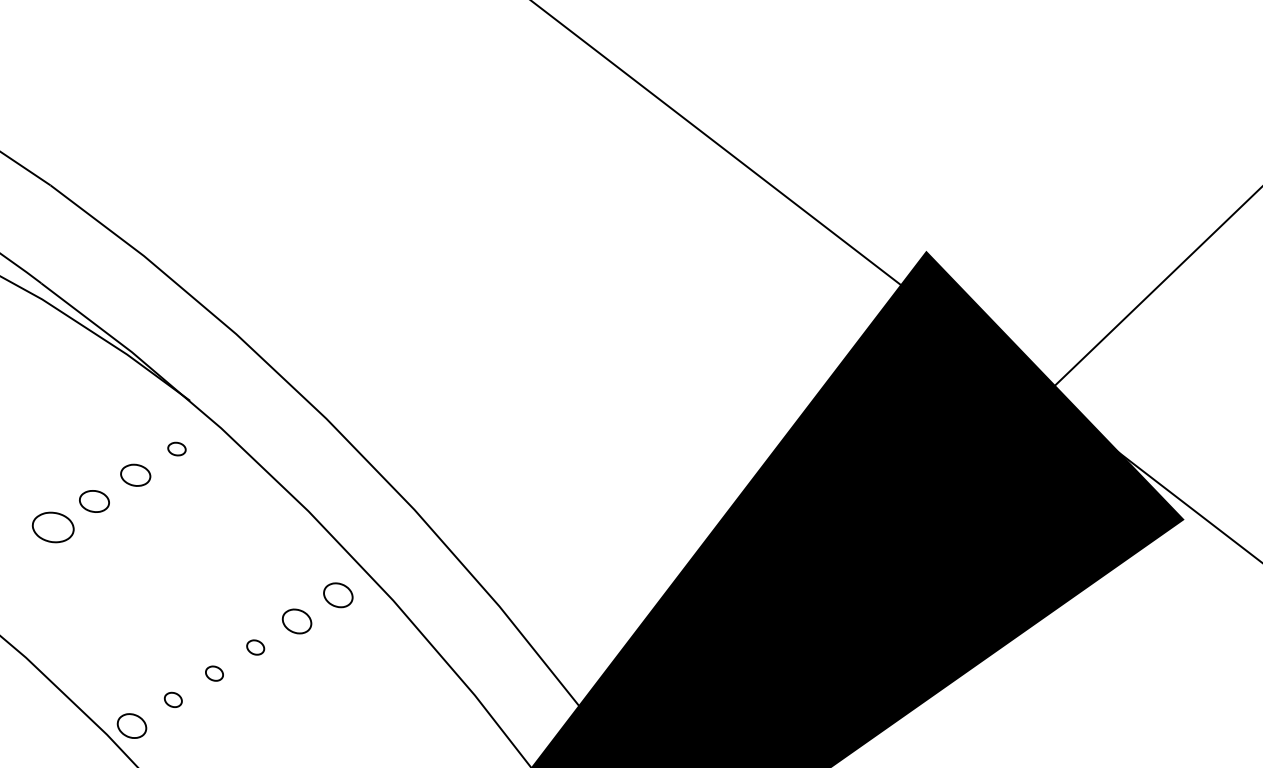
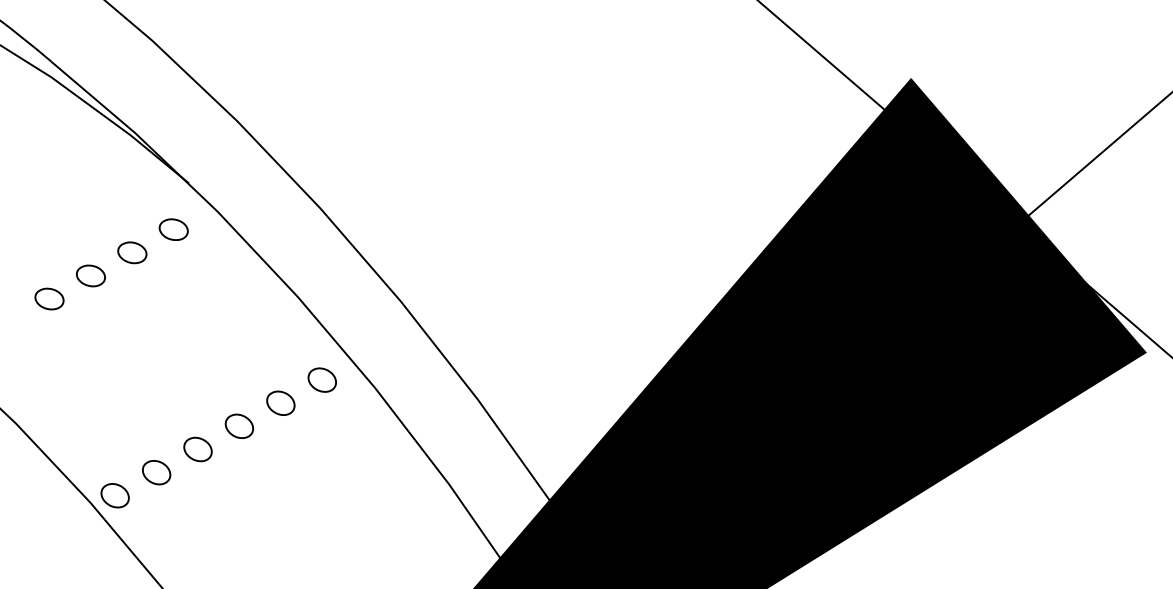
part: (176, 448) -> (173, 229), size x1.67
part: (52, 527) -> (48, 298), size x0.71
part: (255, 647) -> (239, 426), size x1.67
part: (214, 673) -> (198, 449), size x1.67
part: (173, 699) -> (156, 472), size x1.67

